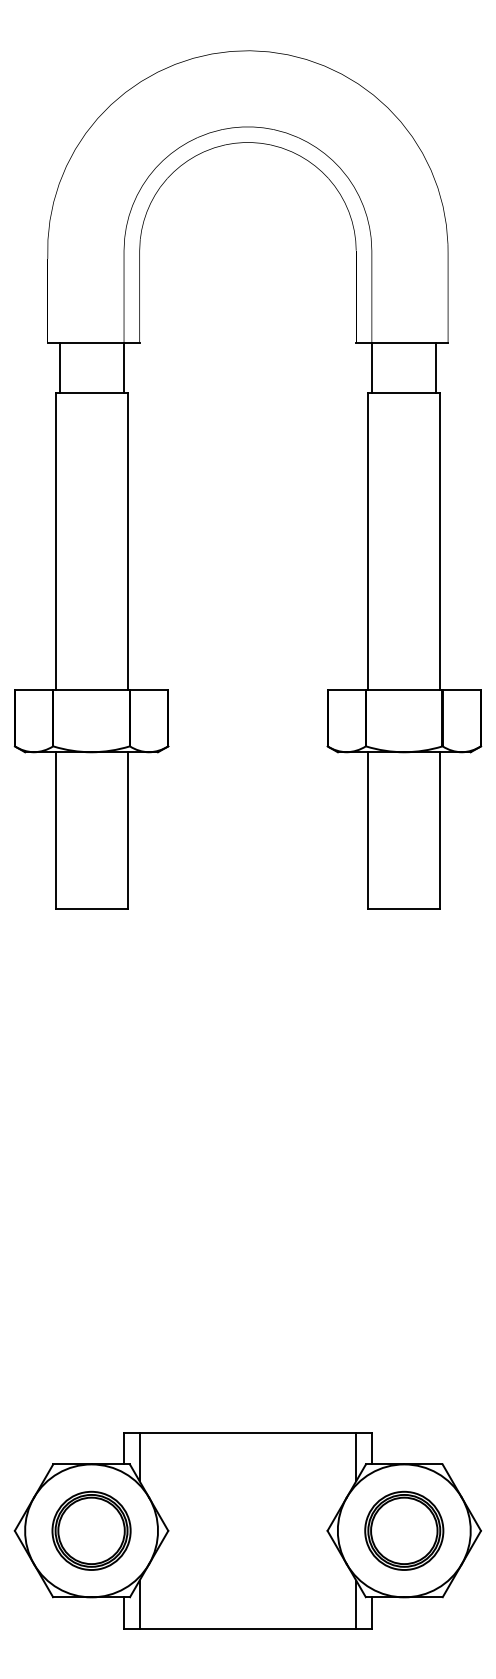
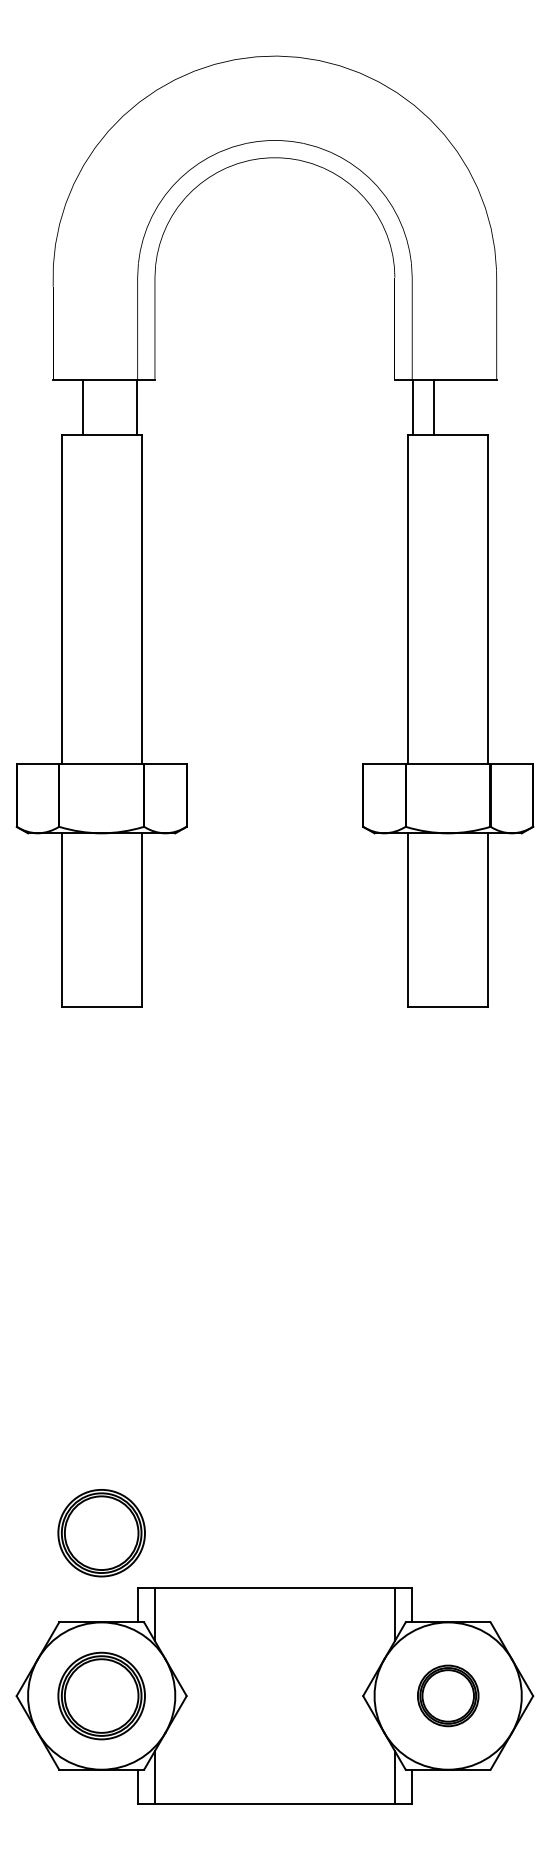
line: (59, 367) -> (82, 407), moved
line: (436, 367) -> (433, 407), moved
part: (91, 1383) -> (101, 1532), added
part: (404, 1530) -> (448, 1695), size x0.7

